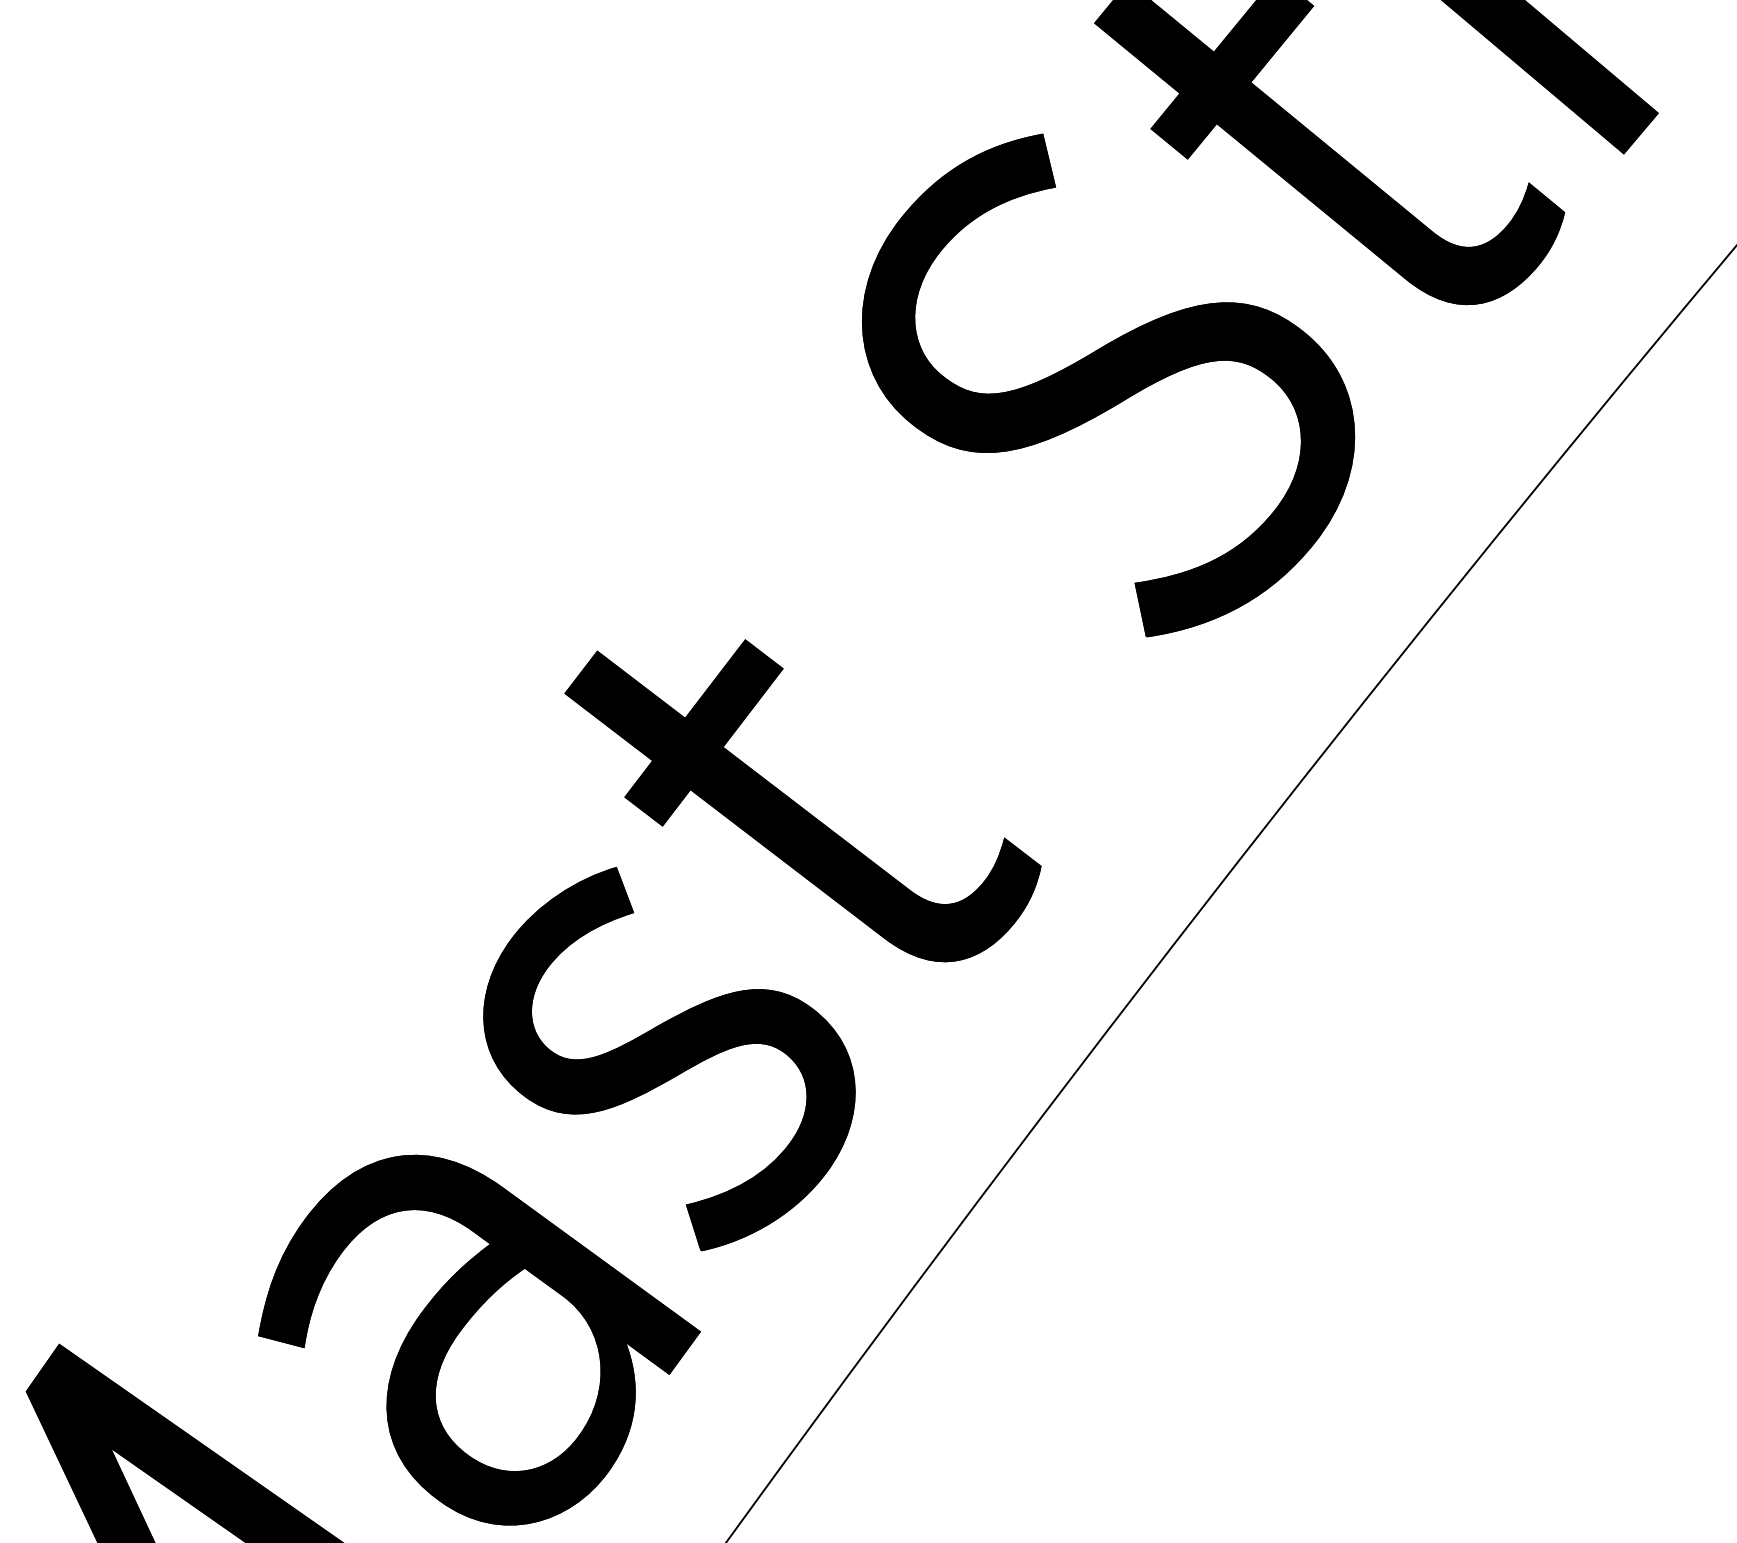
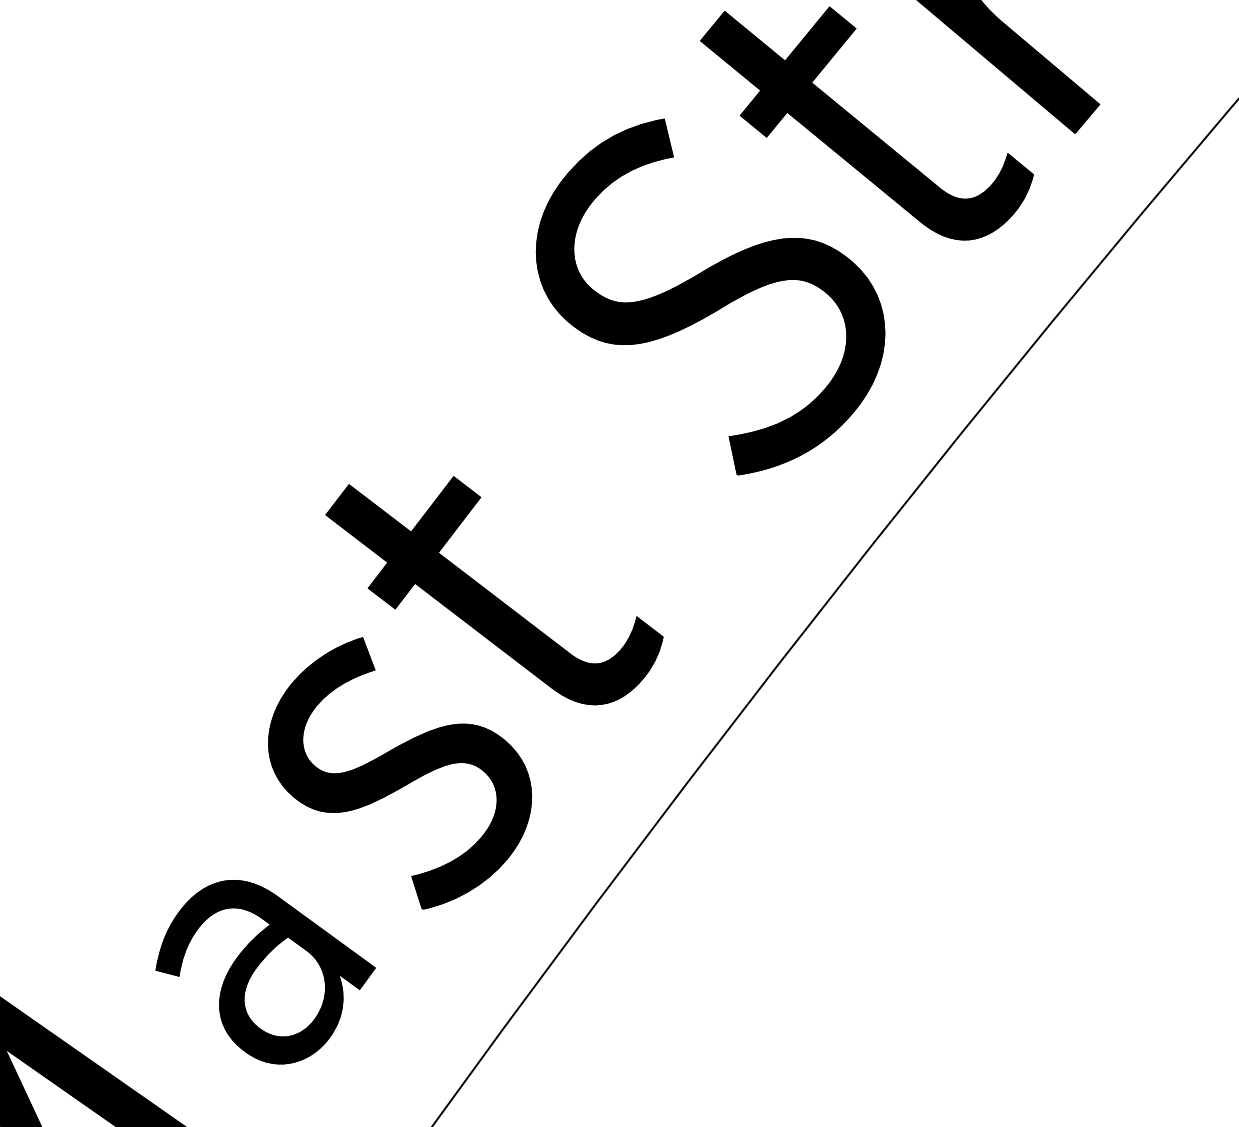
part: (479, 1339) -> (265, 971), size x0.7

